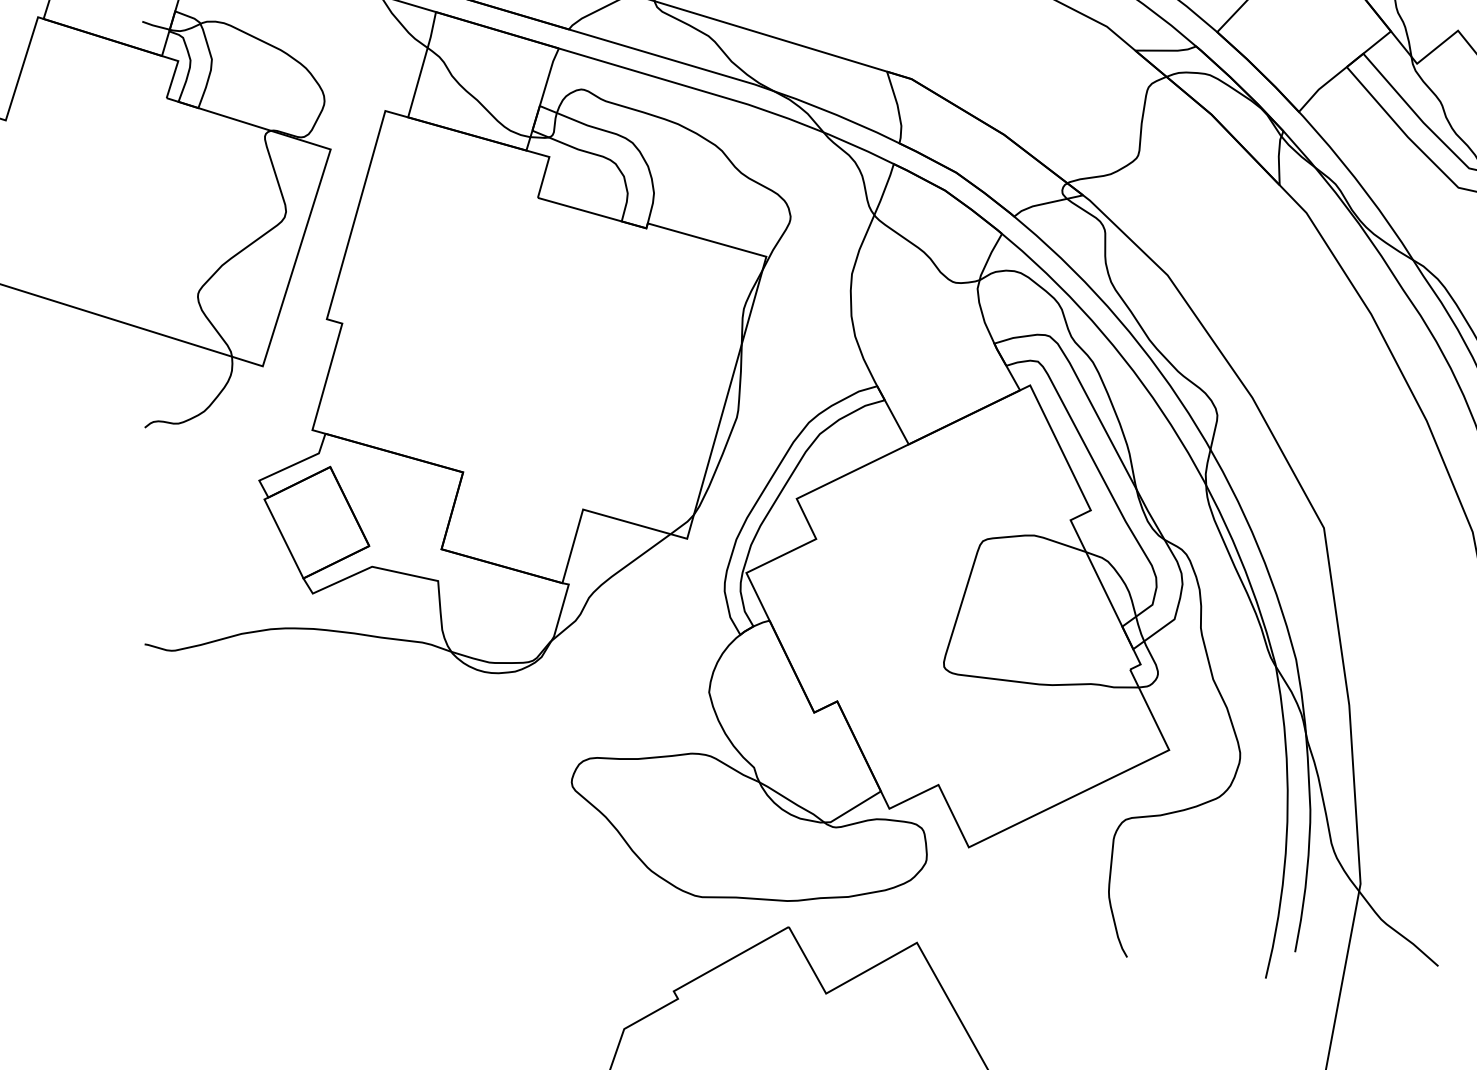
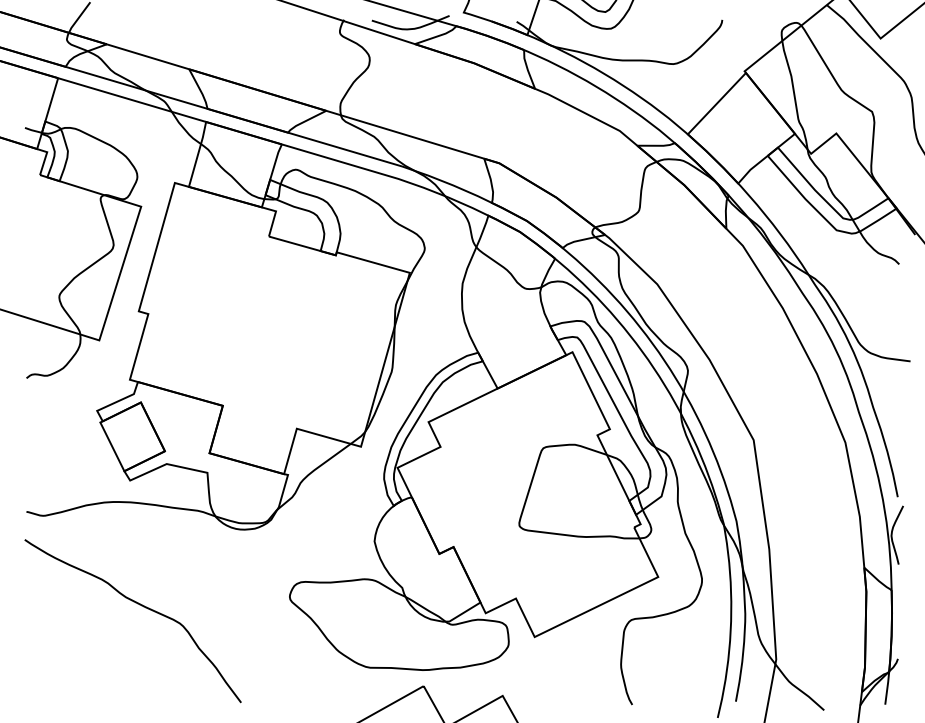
curve: (327, 796) -> (139, 605), added

